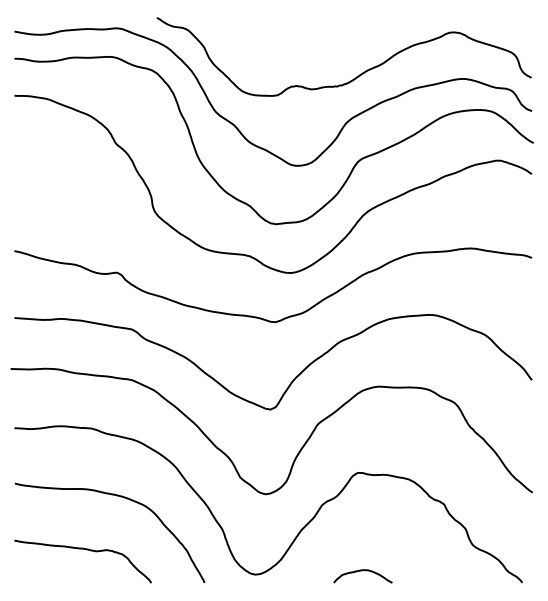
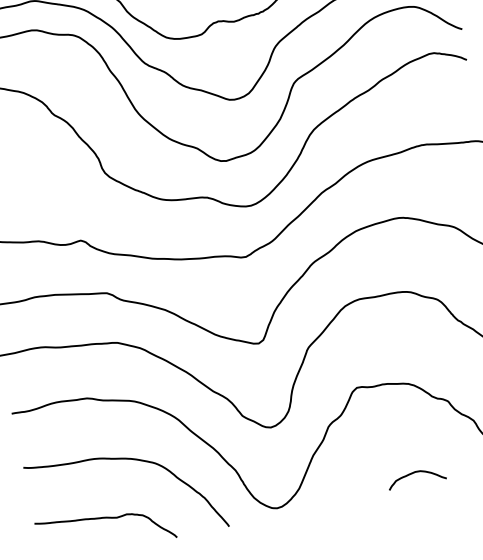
curve: (362, 571) -> (415, 473), moved

